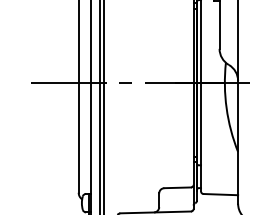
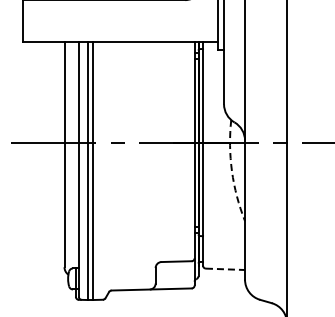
arc: (227, 108) -> (232, 171), solid -> dashed
line: (220, 194) -> (225, 269), solid -> dashed

